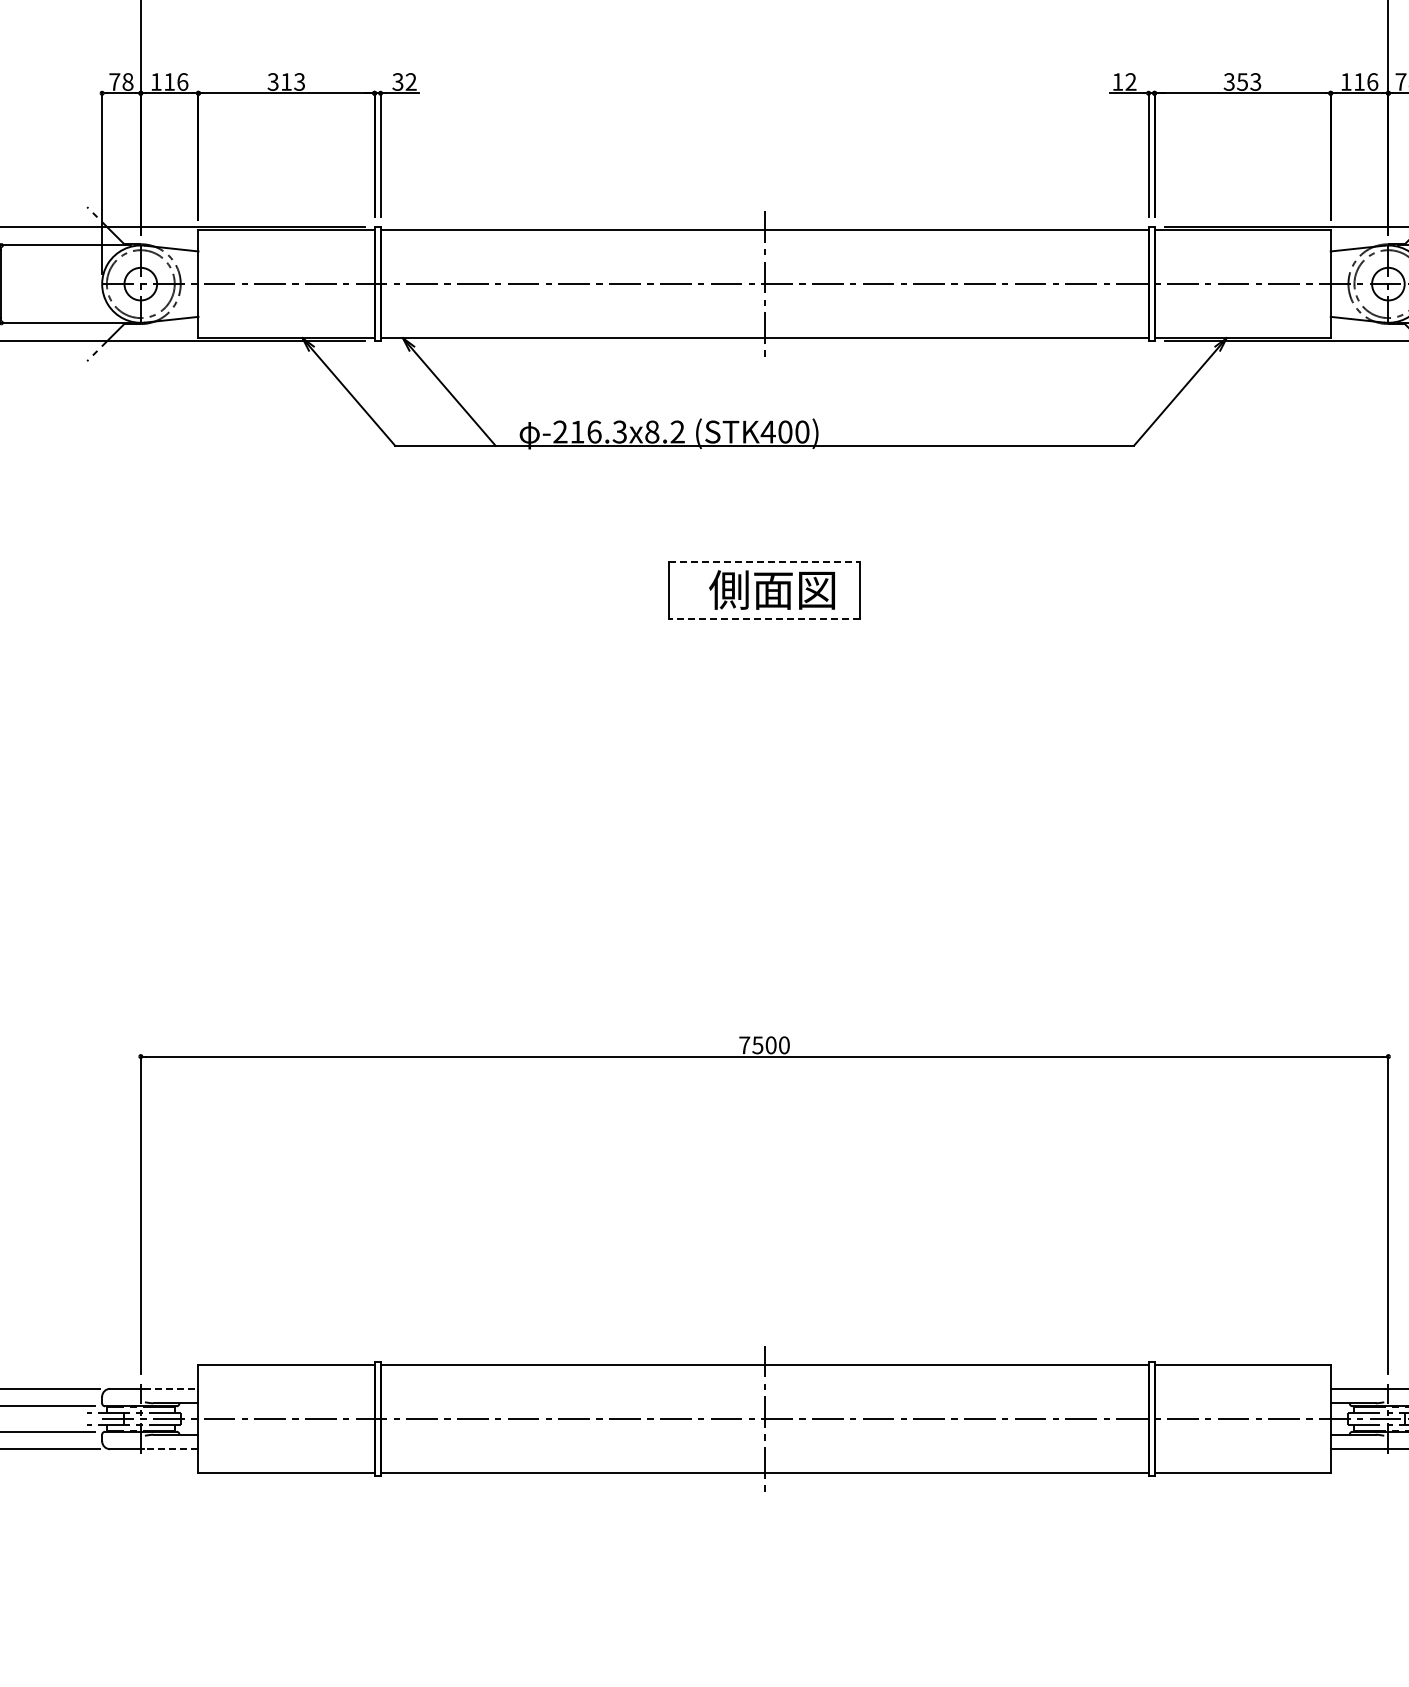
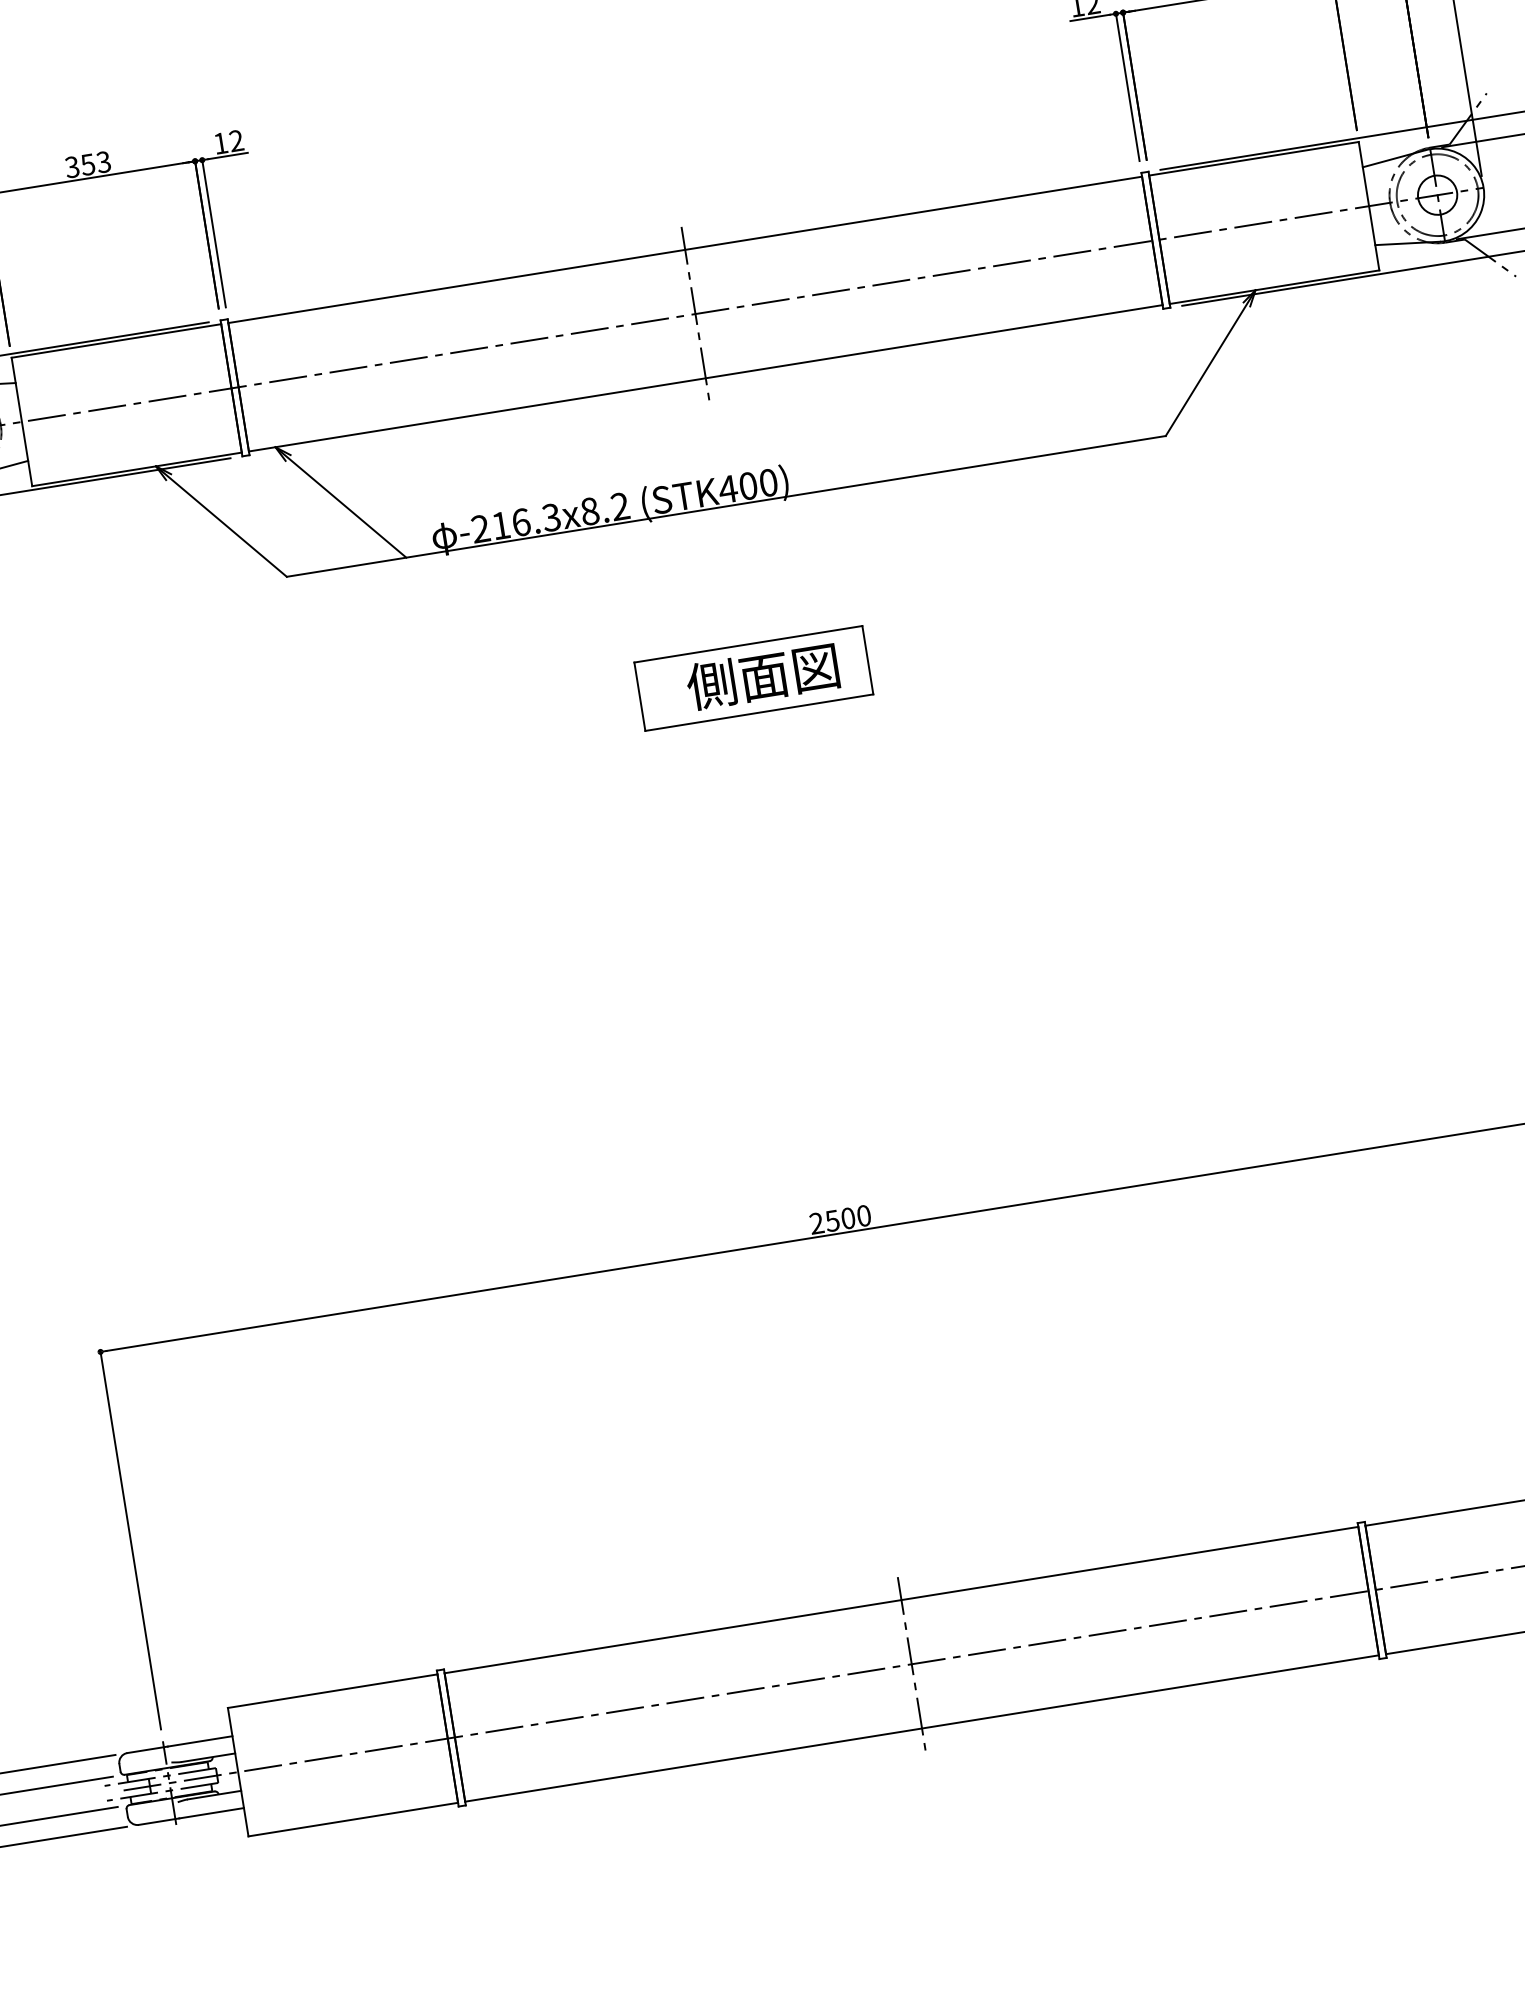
text: (285, 81) -> (86, 164), 313 -> 353
text: (397, 81) -> (220, 142), 32 -> 12
line: (764, 561) -> (748, 644), dashed -> solid
line: (764, 619) -> (759, 713), dashed -> solid
text: (744, 1044) -> (816, 1222), 7500 -> 2500
line: (171, 1388) -> (200, 1740), dashed -> solid
line: (170, 1449) -> (210, 1813), dashed -> solid

